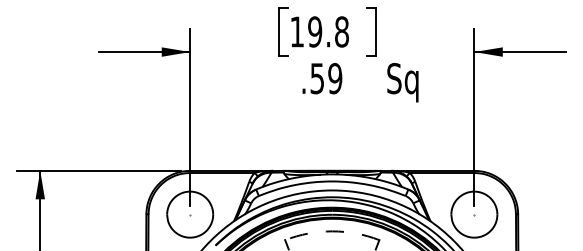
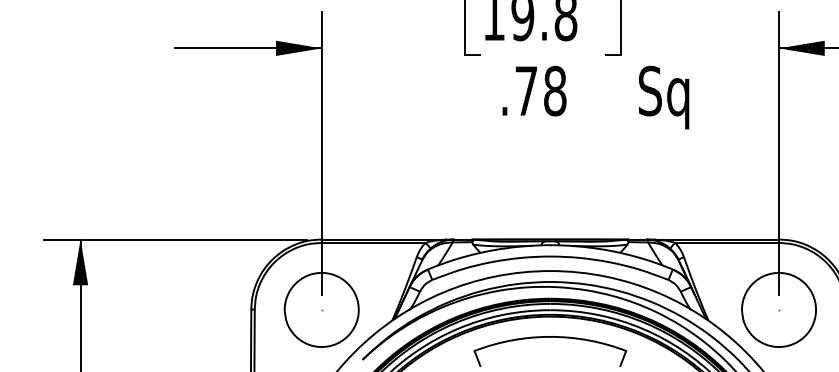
text: (326, 78) -> (541, 90), .59 -> .78
arc: (332, 231) -> (550, 337), dashed -> solid

